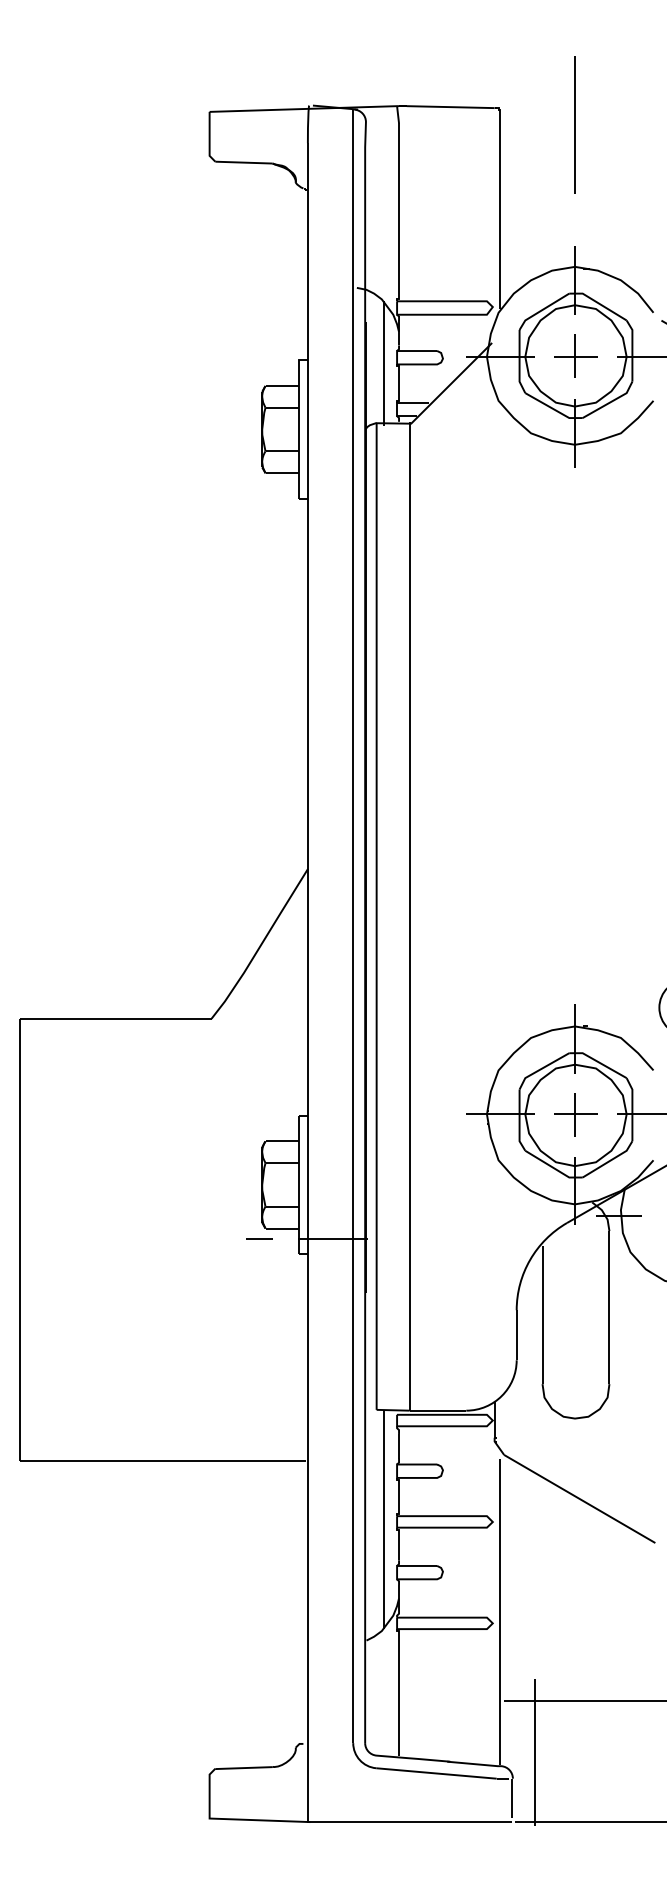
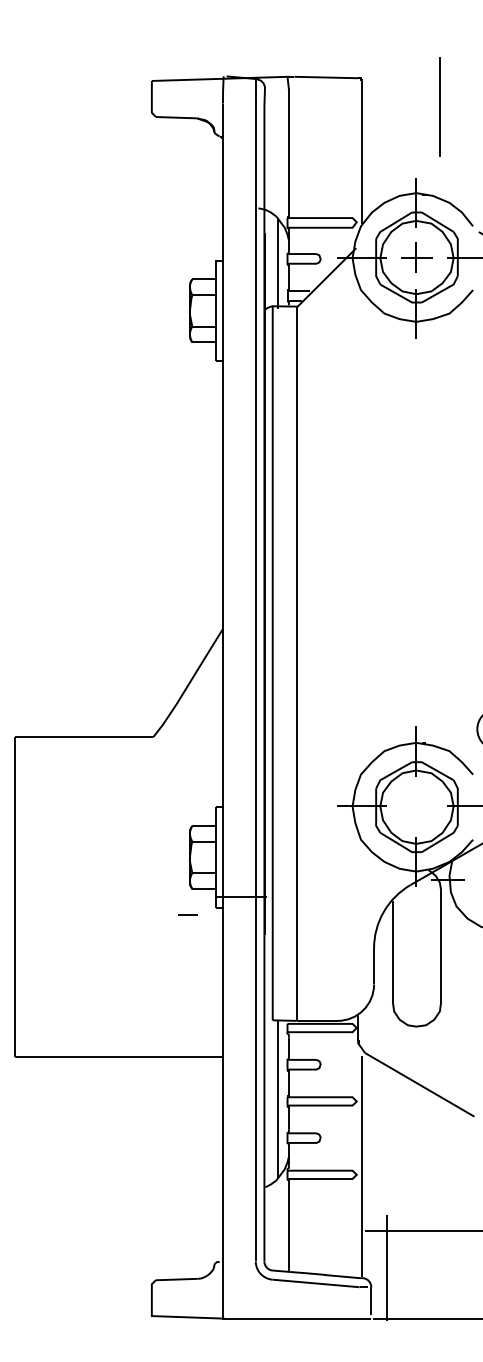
line: (574, 124) -> (439, 106), moved
part: (575, 1114) -> (416, 806), removed
line: (259, 1238) -> (187, 914), moved

